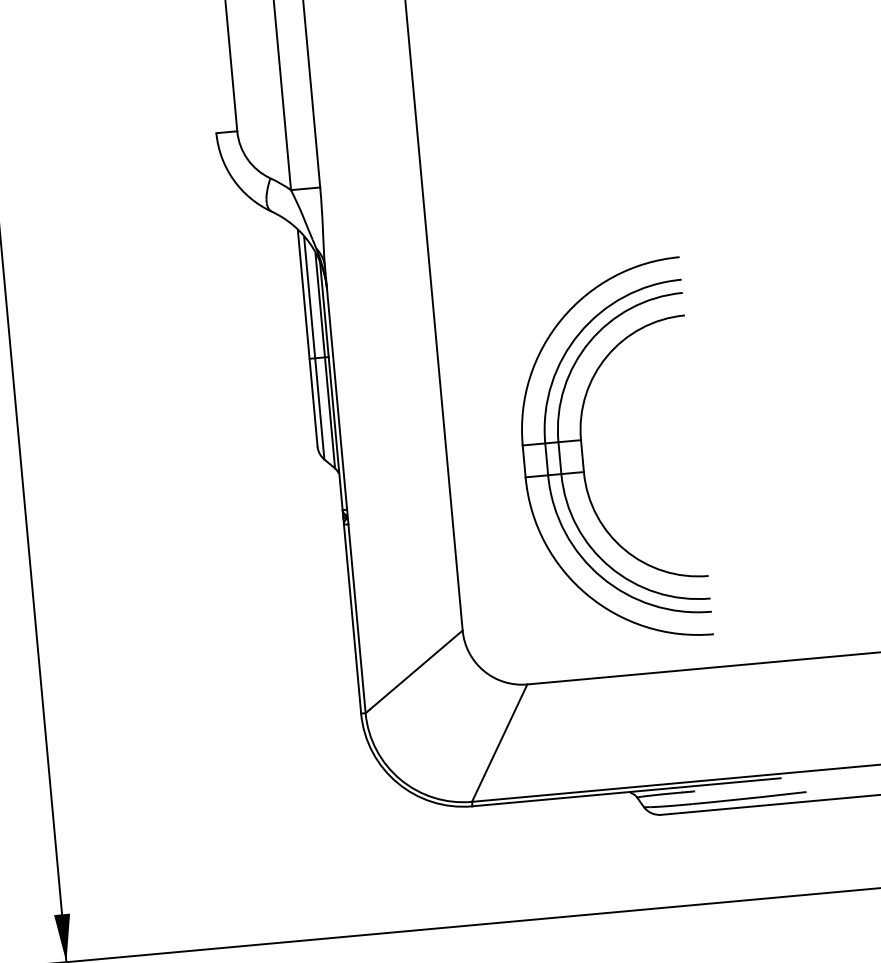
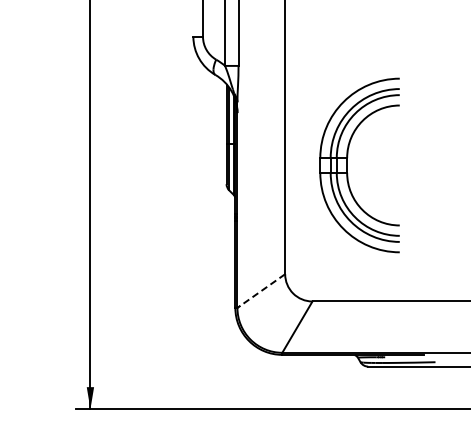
part: (583, 456) -> (347, 165), moved
line: (416, 670) -> (262, 290), solid -> dashed

